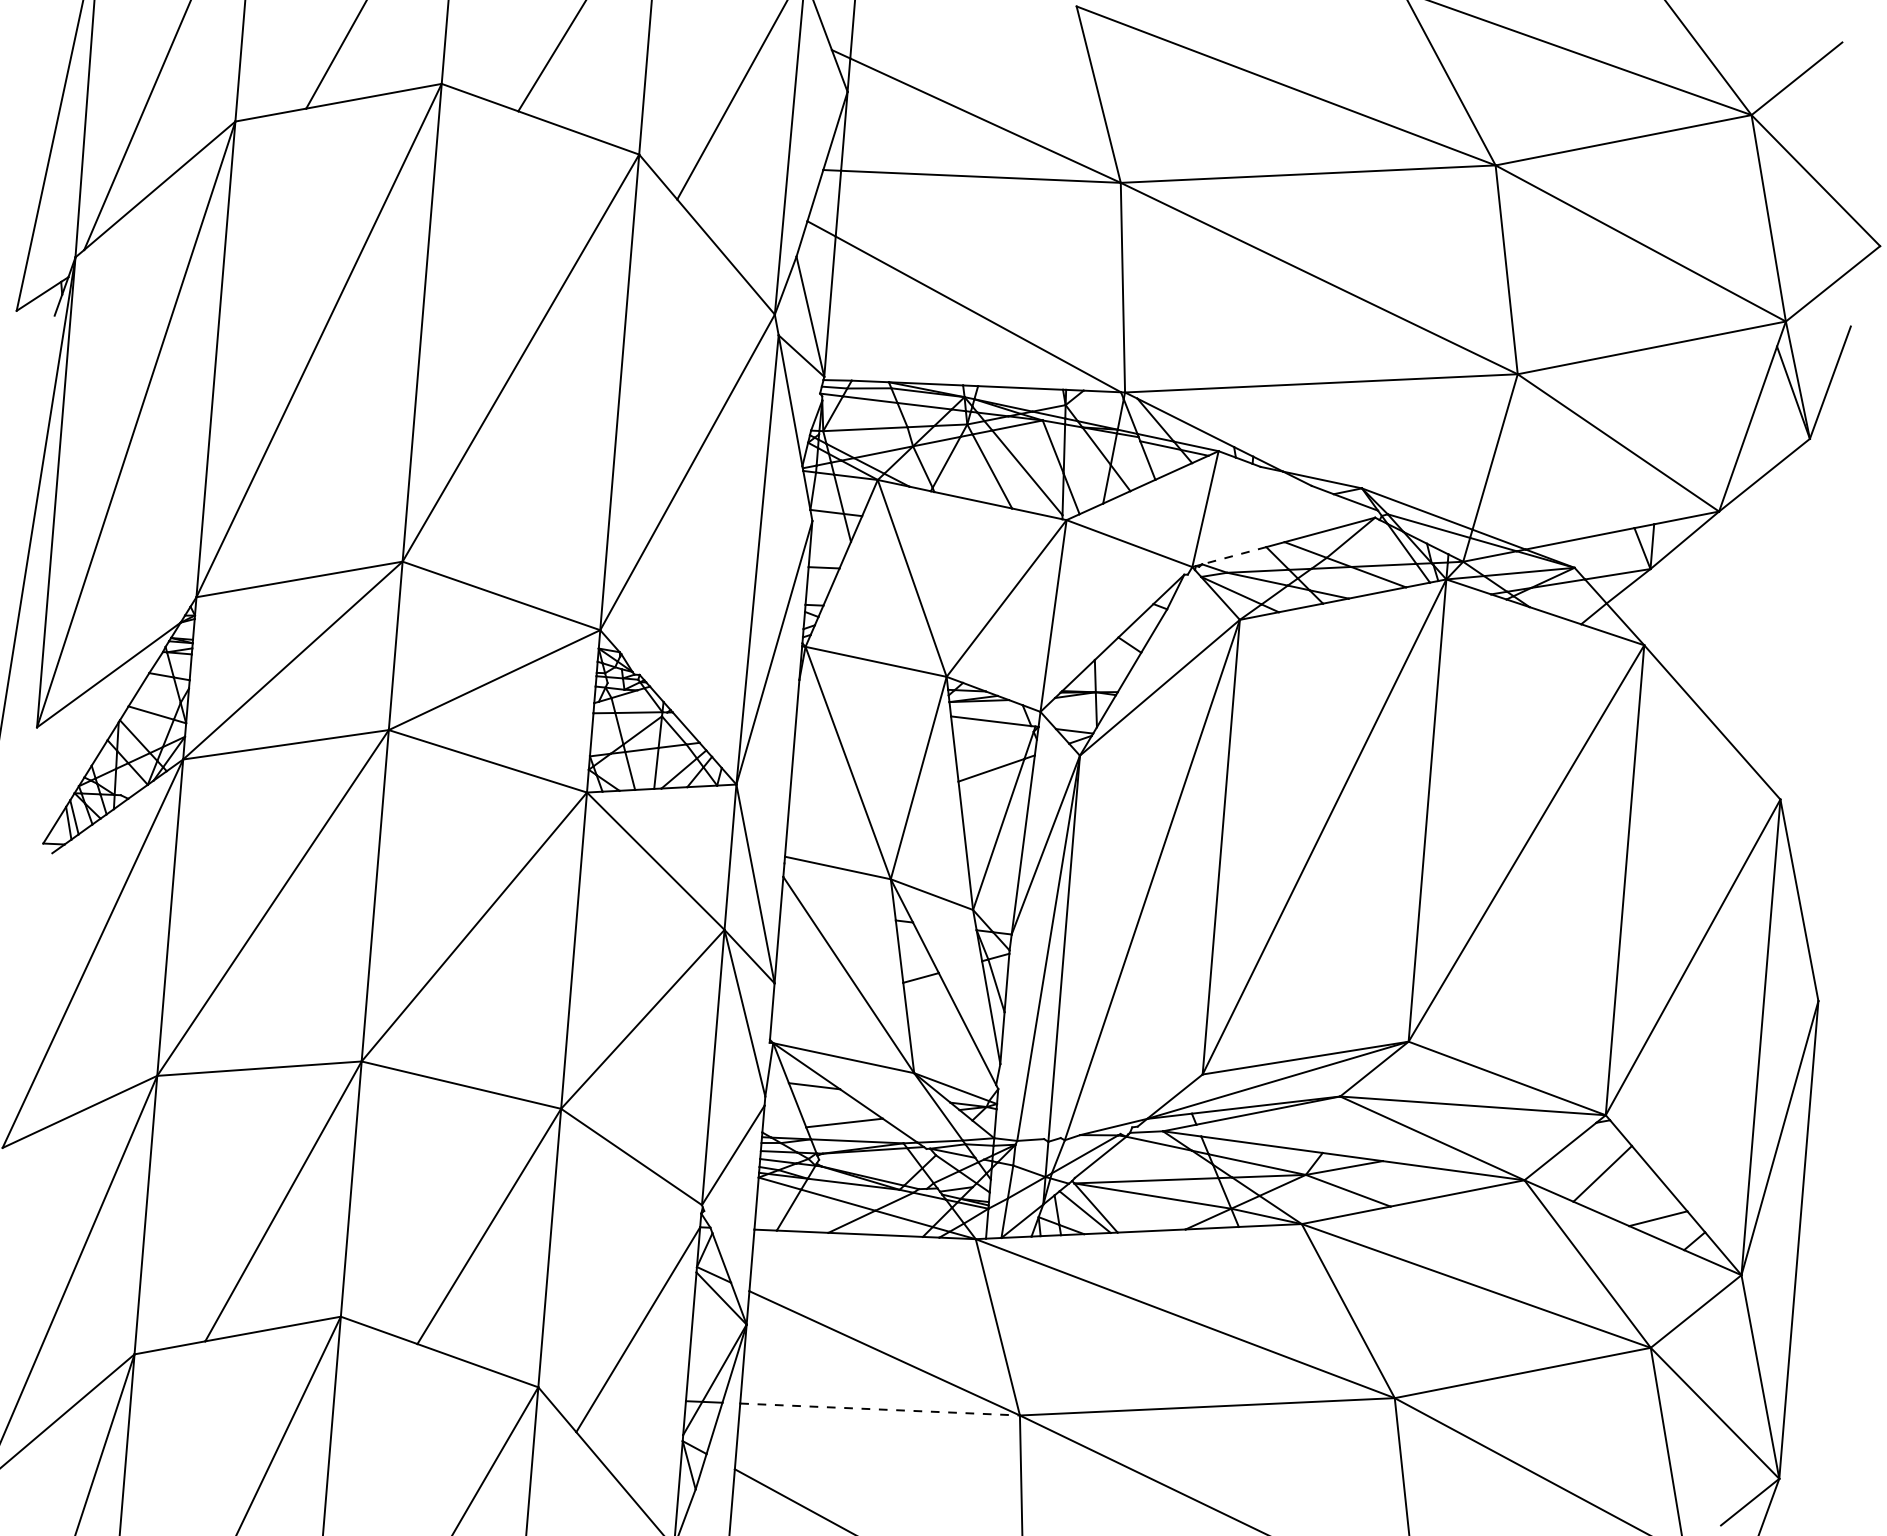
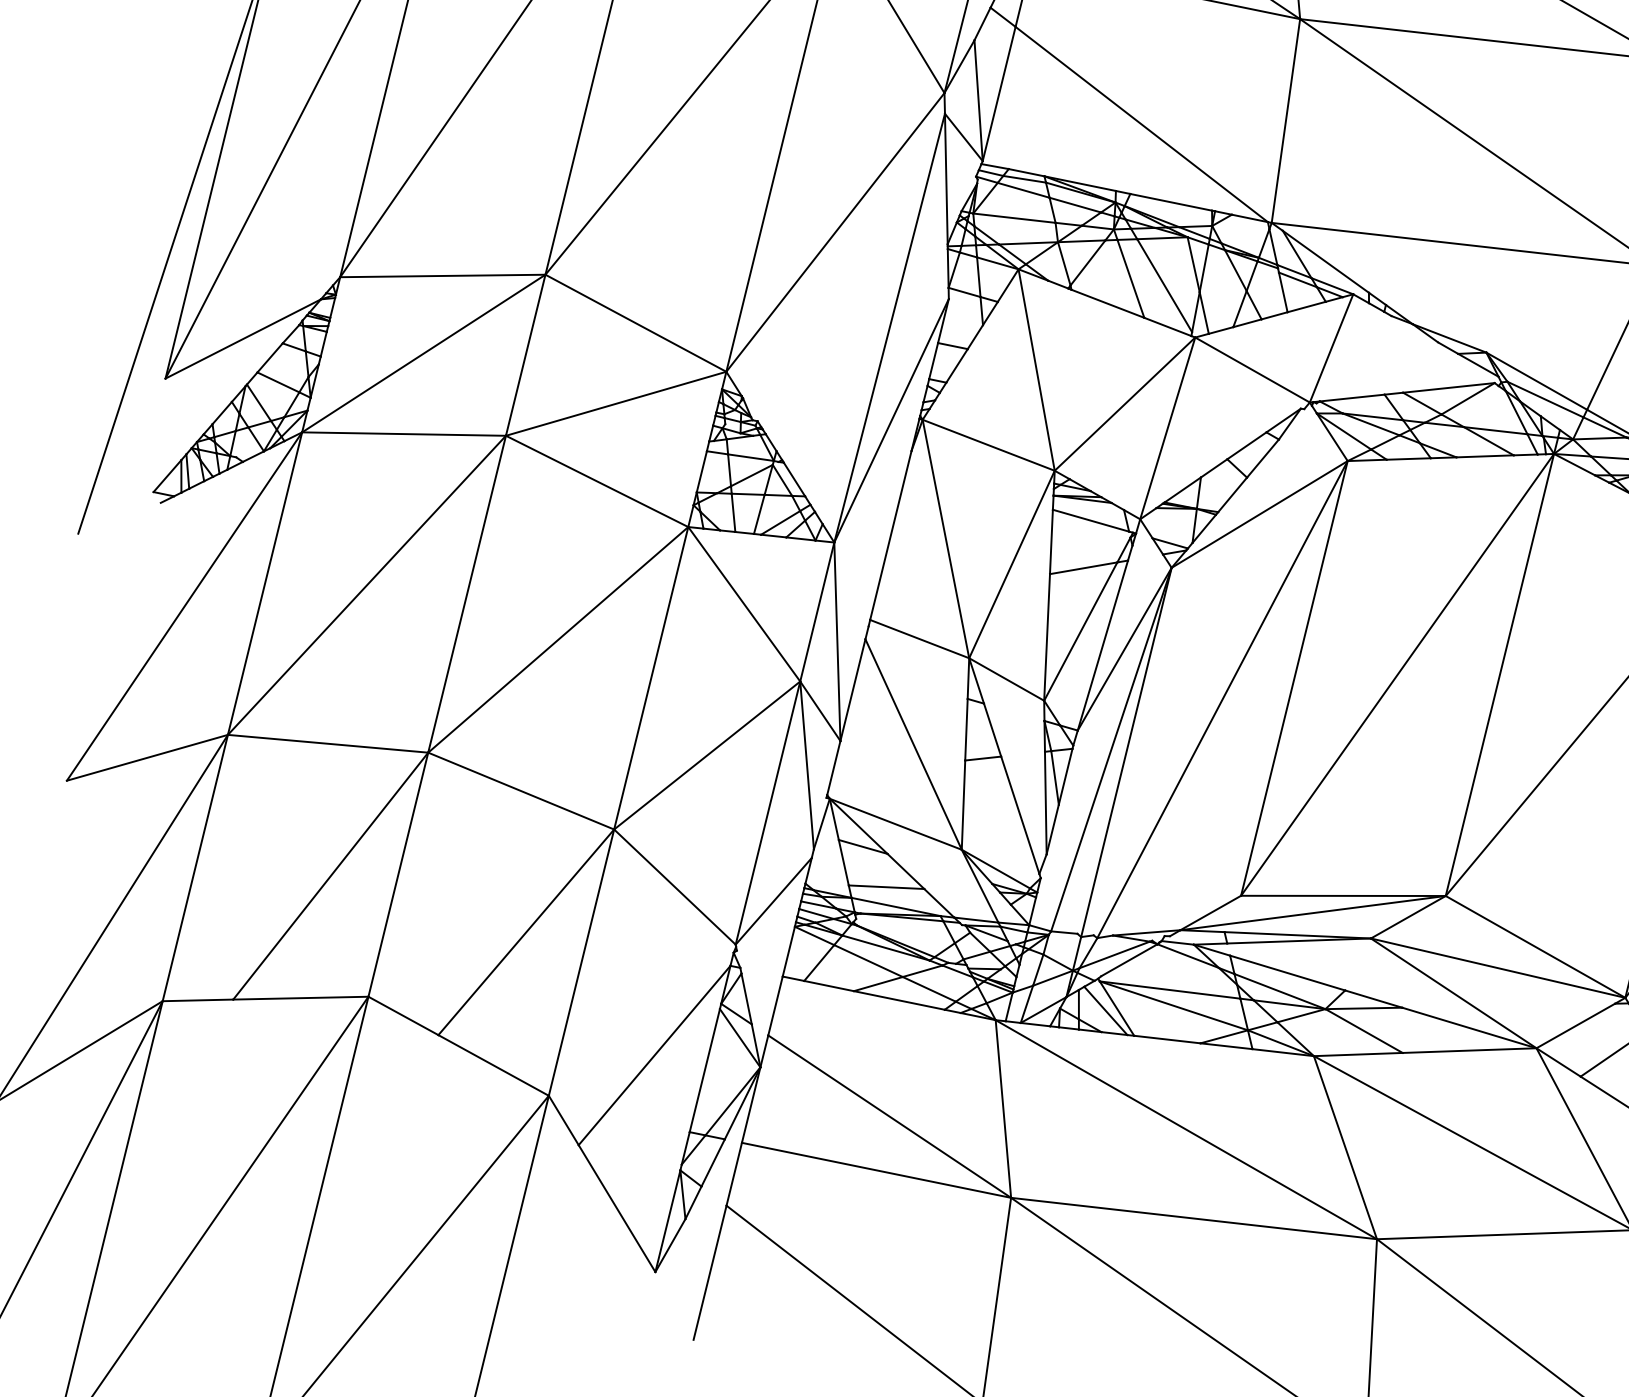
line: (1233, 555) -> (1351, 397), dashed -> solid
line: (880, 1409) -> (876, 1170), dashed -> solid

